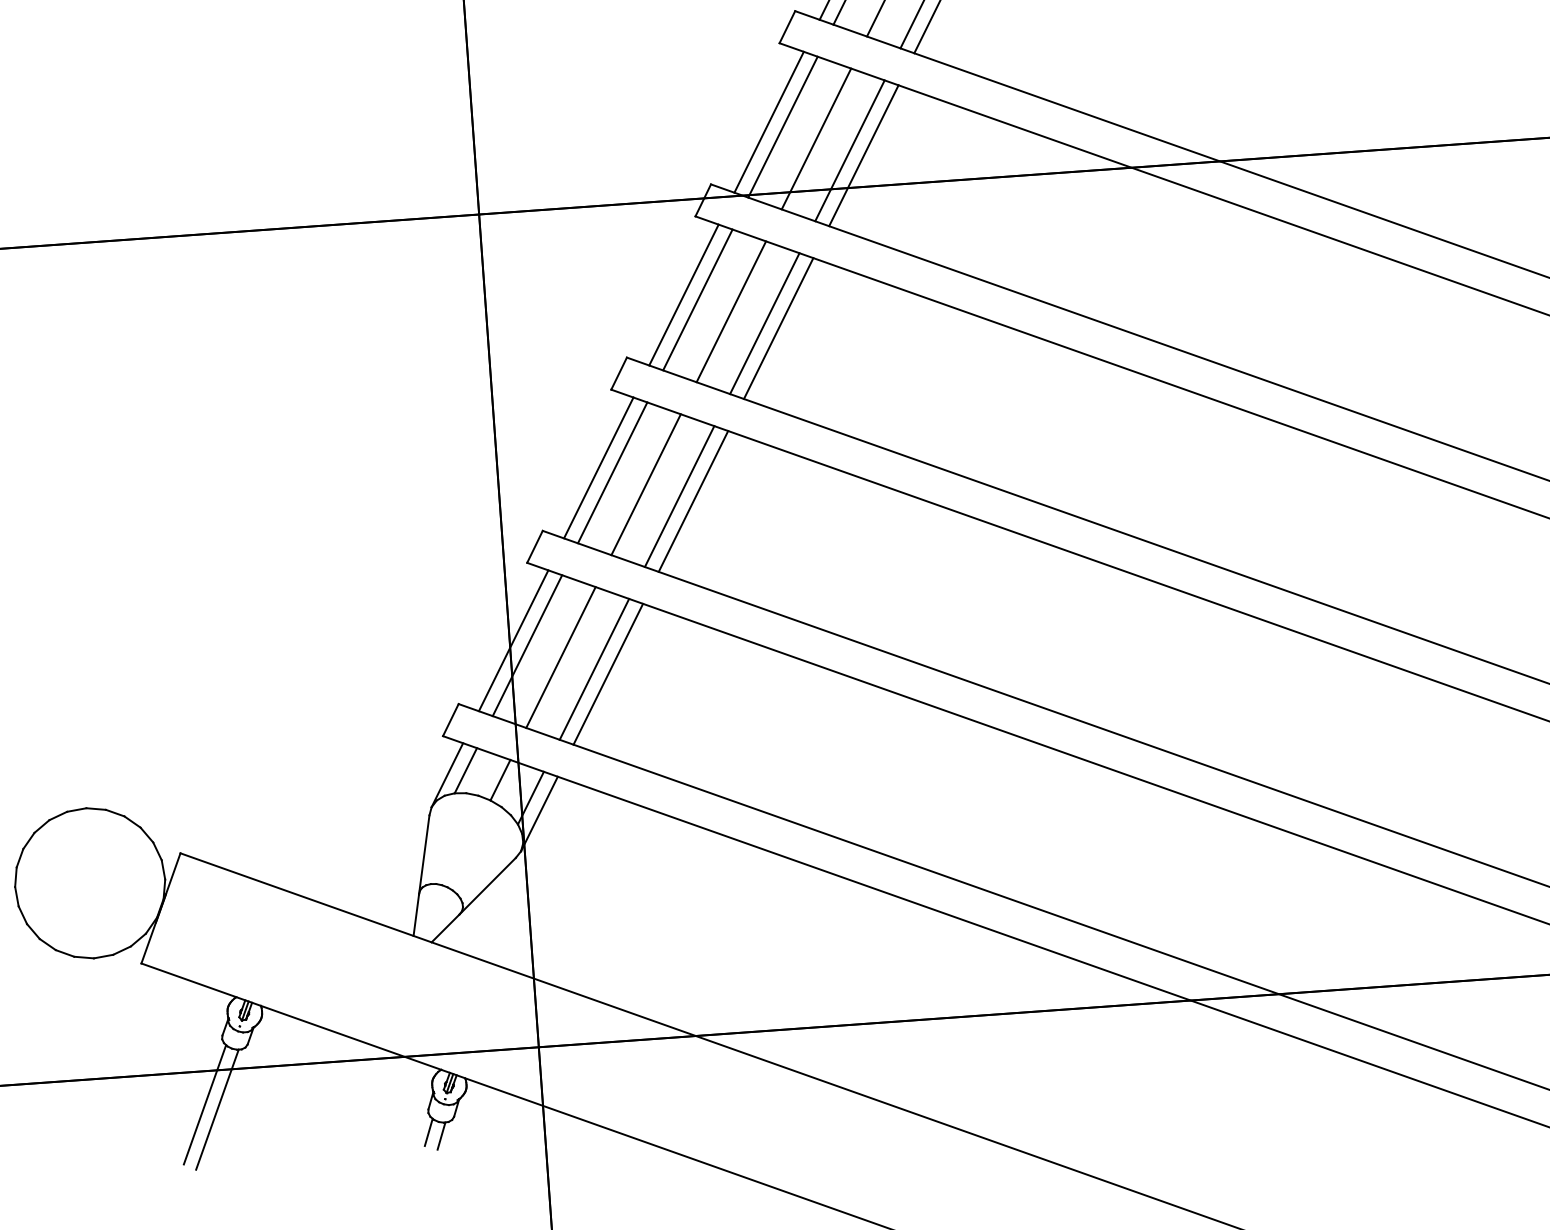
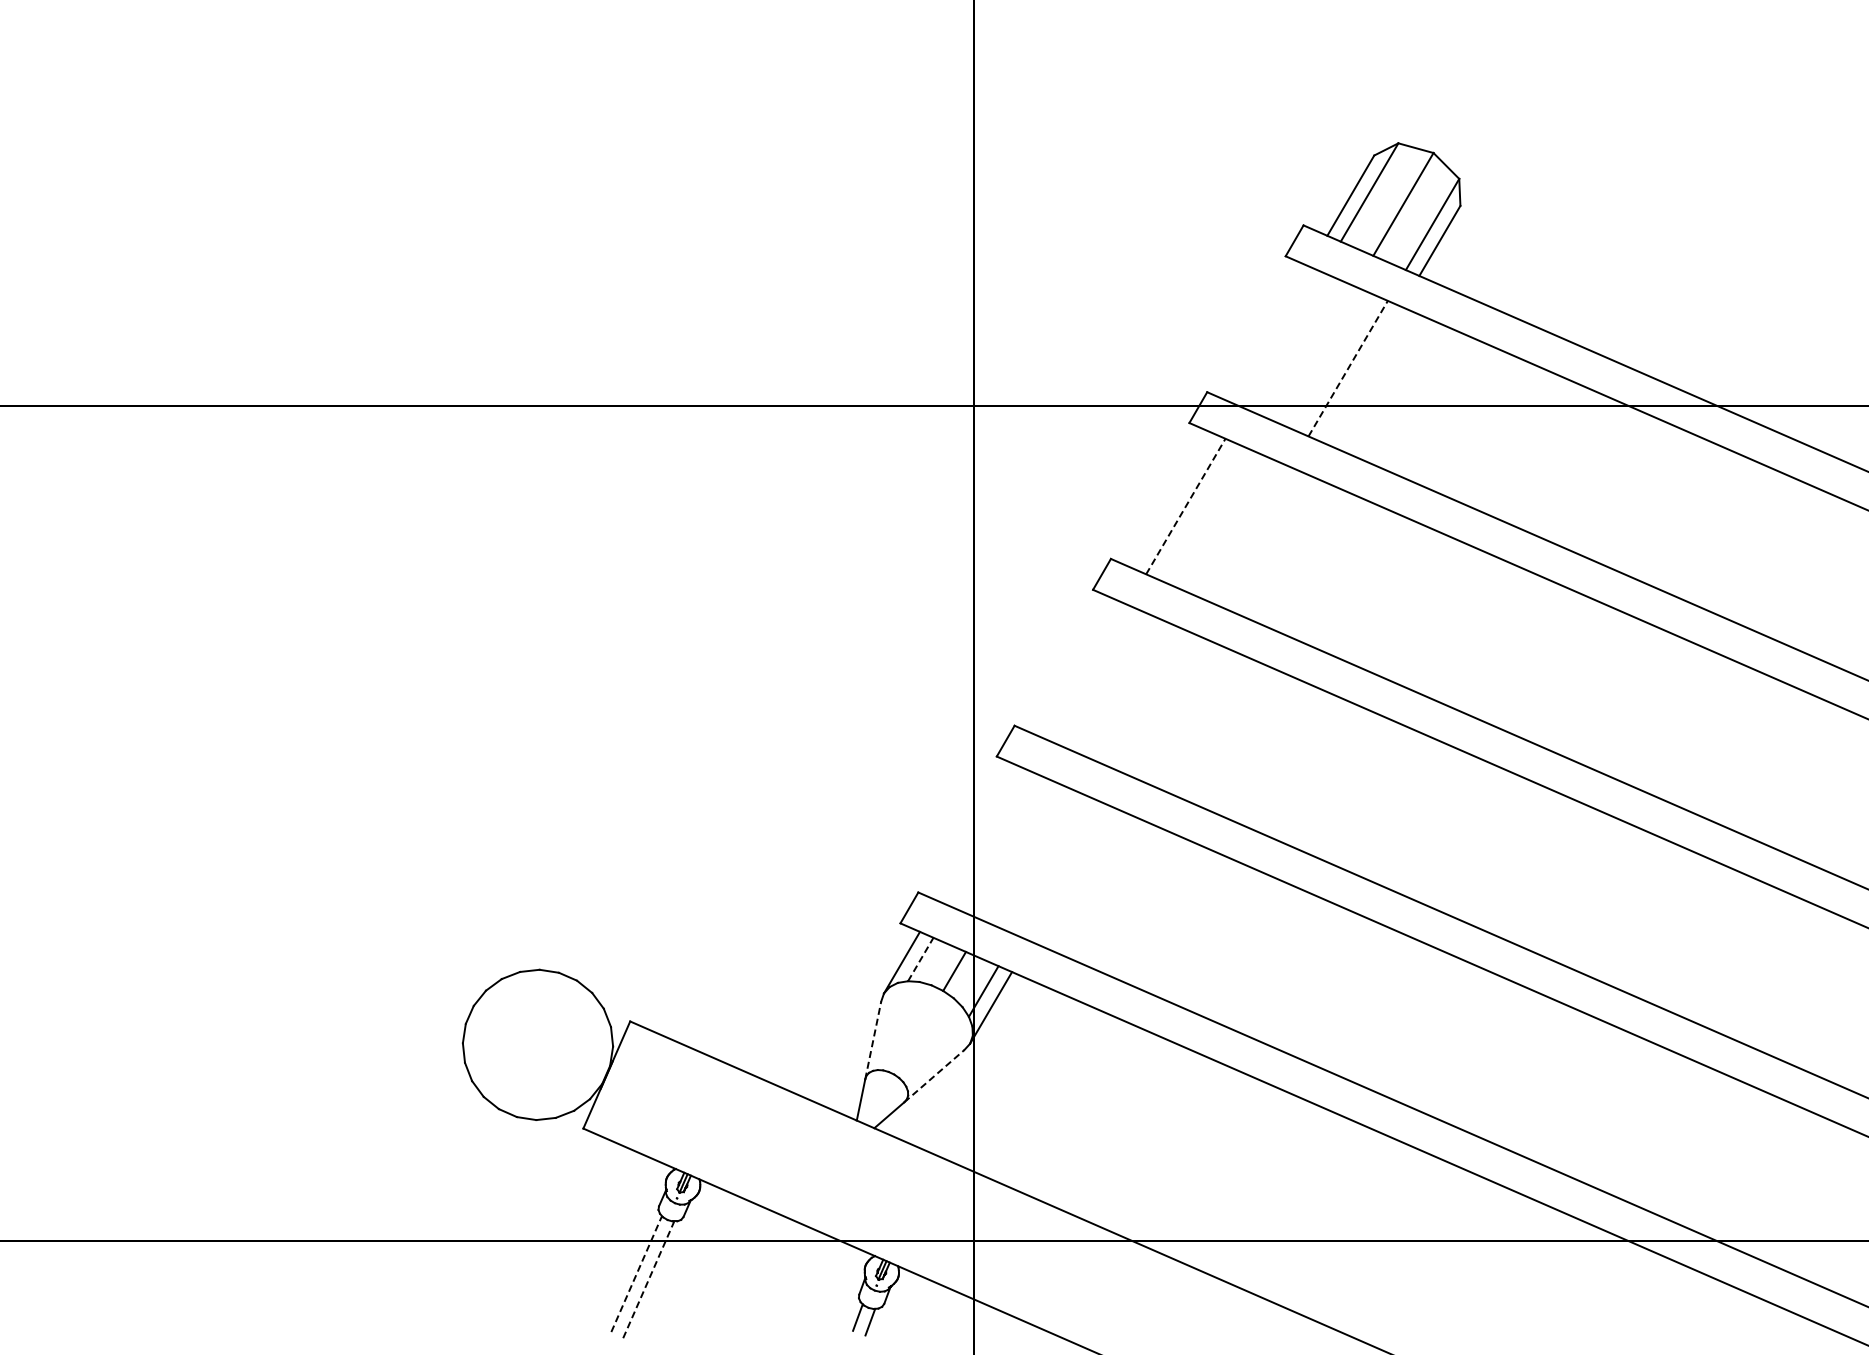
line: (769, 122) -> (1269, 334), removed
line: (782, 127) -> (1282, 340), removed
line: (816, 139) -> (1315, 354), removed
line: (850, 150) -> (1348, 368), solid -> dashed
line: (863, 155) -> (1361, 374), removed
line: (683, 294) -> (1171, 500), removed
line: (697, 299) -> (1185, 506), solid -> dashed
line: (731, 311) -> (1218, 520), removed
line: (764, 323) -> (1250, 534), removed
line: (778, 328) -> (1264, 540), removed
line: (598, 467) -> (1074, 666), removed
line: (612, 472) -> (1088, 672), removed
line: (645, 484) -> (1120, 686), removed
line: (679, 496) -> (1153, 701), removed
line: (692, 500) -> (1166, 706), removed
line: (513, 640) -> (977, 833), removed
line: (526, 646) -> (990, 839), removed
line: (560, 657) -> (1023, 853), removed
line: (593, 669) -> (1055, 867), removed
line: (608, 674) -> (1069, 873), removed
line: (466, 770) -> (921, 959), solid -> dashed
line: (424, 854) -> (873, 1040), solid -> dashed
line: (487, 886) -> (934, 1076), solid -> dashed
line: (204, 1104) -> (636, 1273), solid -> dashed
line: (217, 1109) -> (648, 1279), solid -> dashed

